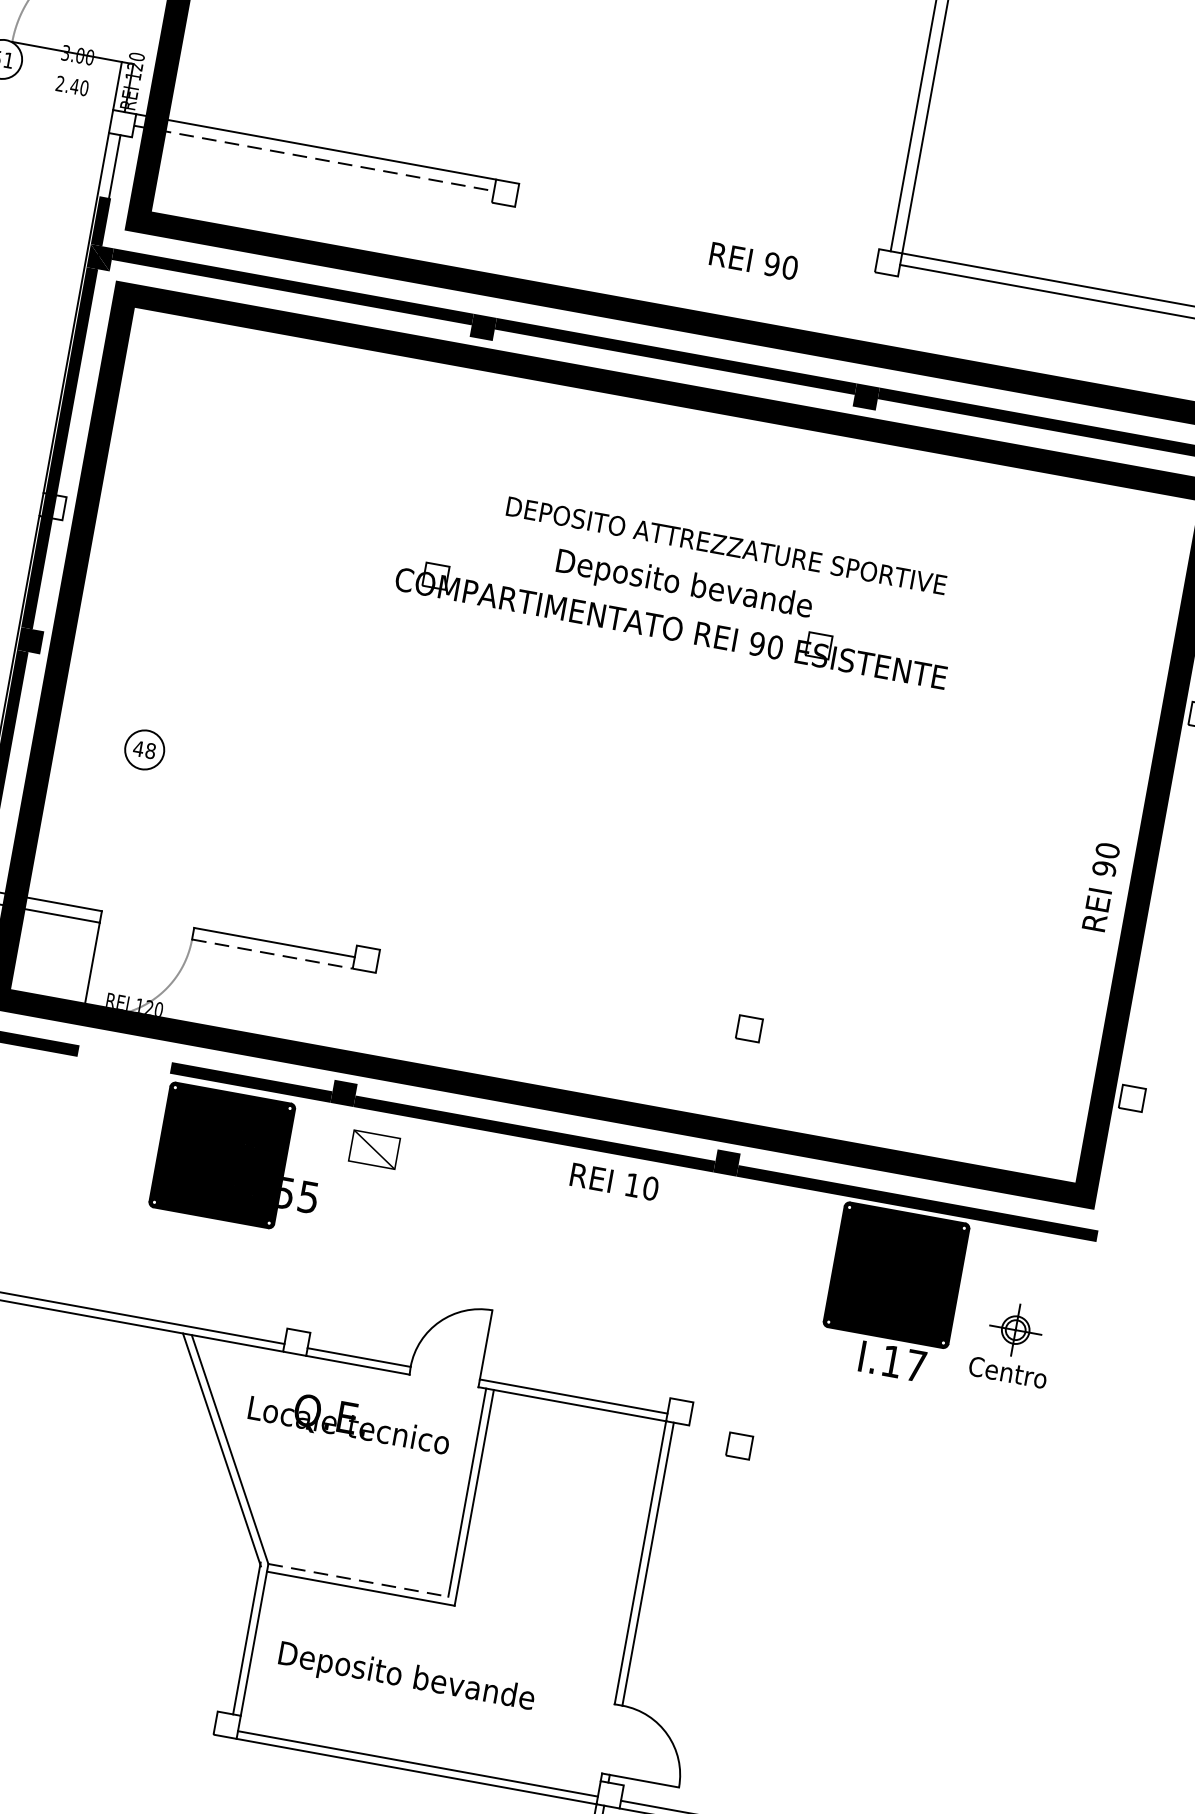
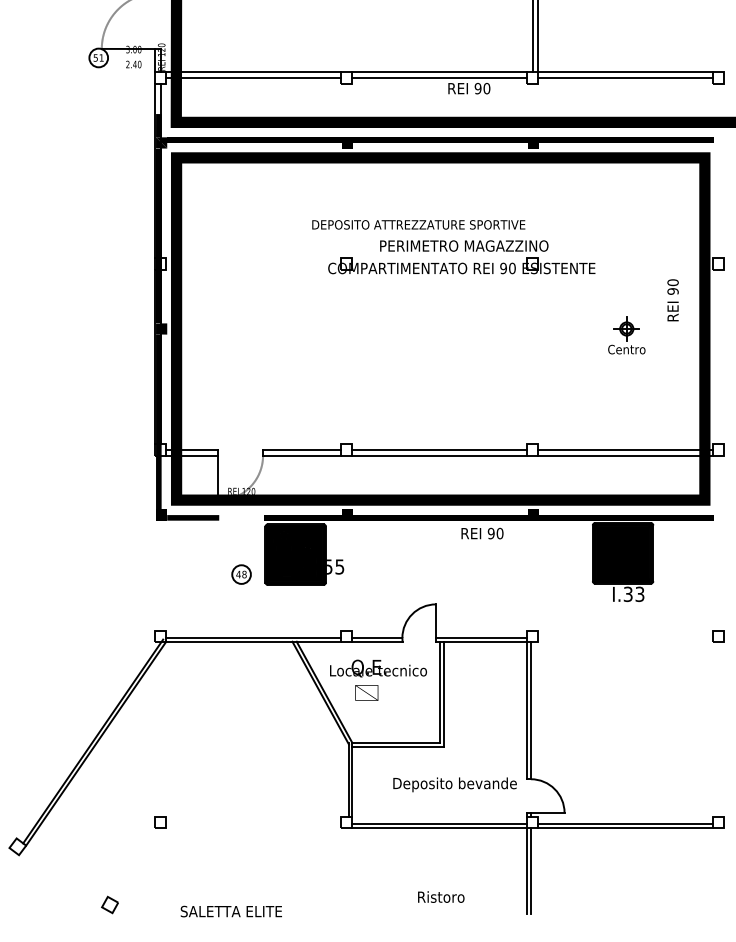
line: (315, 157) -> (254, 77), dashed -> solid
line: (698, 216) -> (439, 72), added
line: (696, 227) -> (439, 77), added
text: (726, 544) -> (418, 224), moved
text: (684, 586) -> (464, 247), Deposito bevande -> PERIMETRO MAGAZZINO
part: (144, 749) -> (241, 574), moved
text: (1099, 887) -> (672, 300), moved
line: (273, 953) -> (302, 455), dashed -> solid
line: (557, 994) -> (439, 450), added
line: (555, 1005) -> (439, 455), added
line: (940, 1064) -> (625, 450), added
line: (938, 1074) -> (625, 455), added
part: (374, 1148) -> (366, 692), moved
text: (631, 1184) -> (490, 533), 10 -> 90
part: (1012, 1343) -> (626, 335), moved
text: (902, 1363) -> (633, 594), I.17 -> I.33
part: (738, 1446) -> (718, 636), moved
line: (359, 1579) -> (396, 742), dashed -> solid
text: (405, 1677) -> (454, 784), moved

